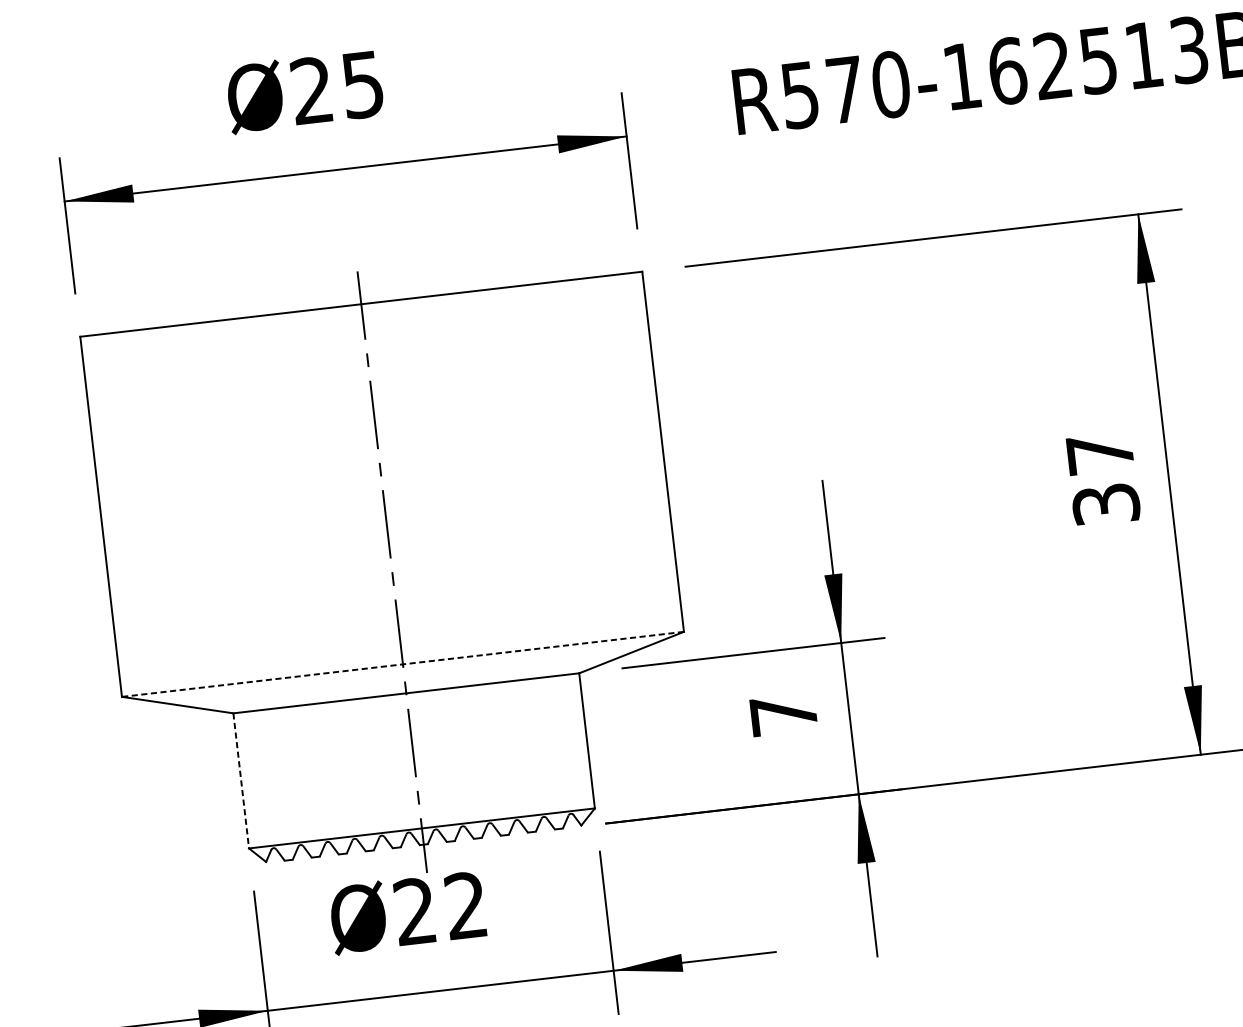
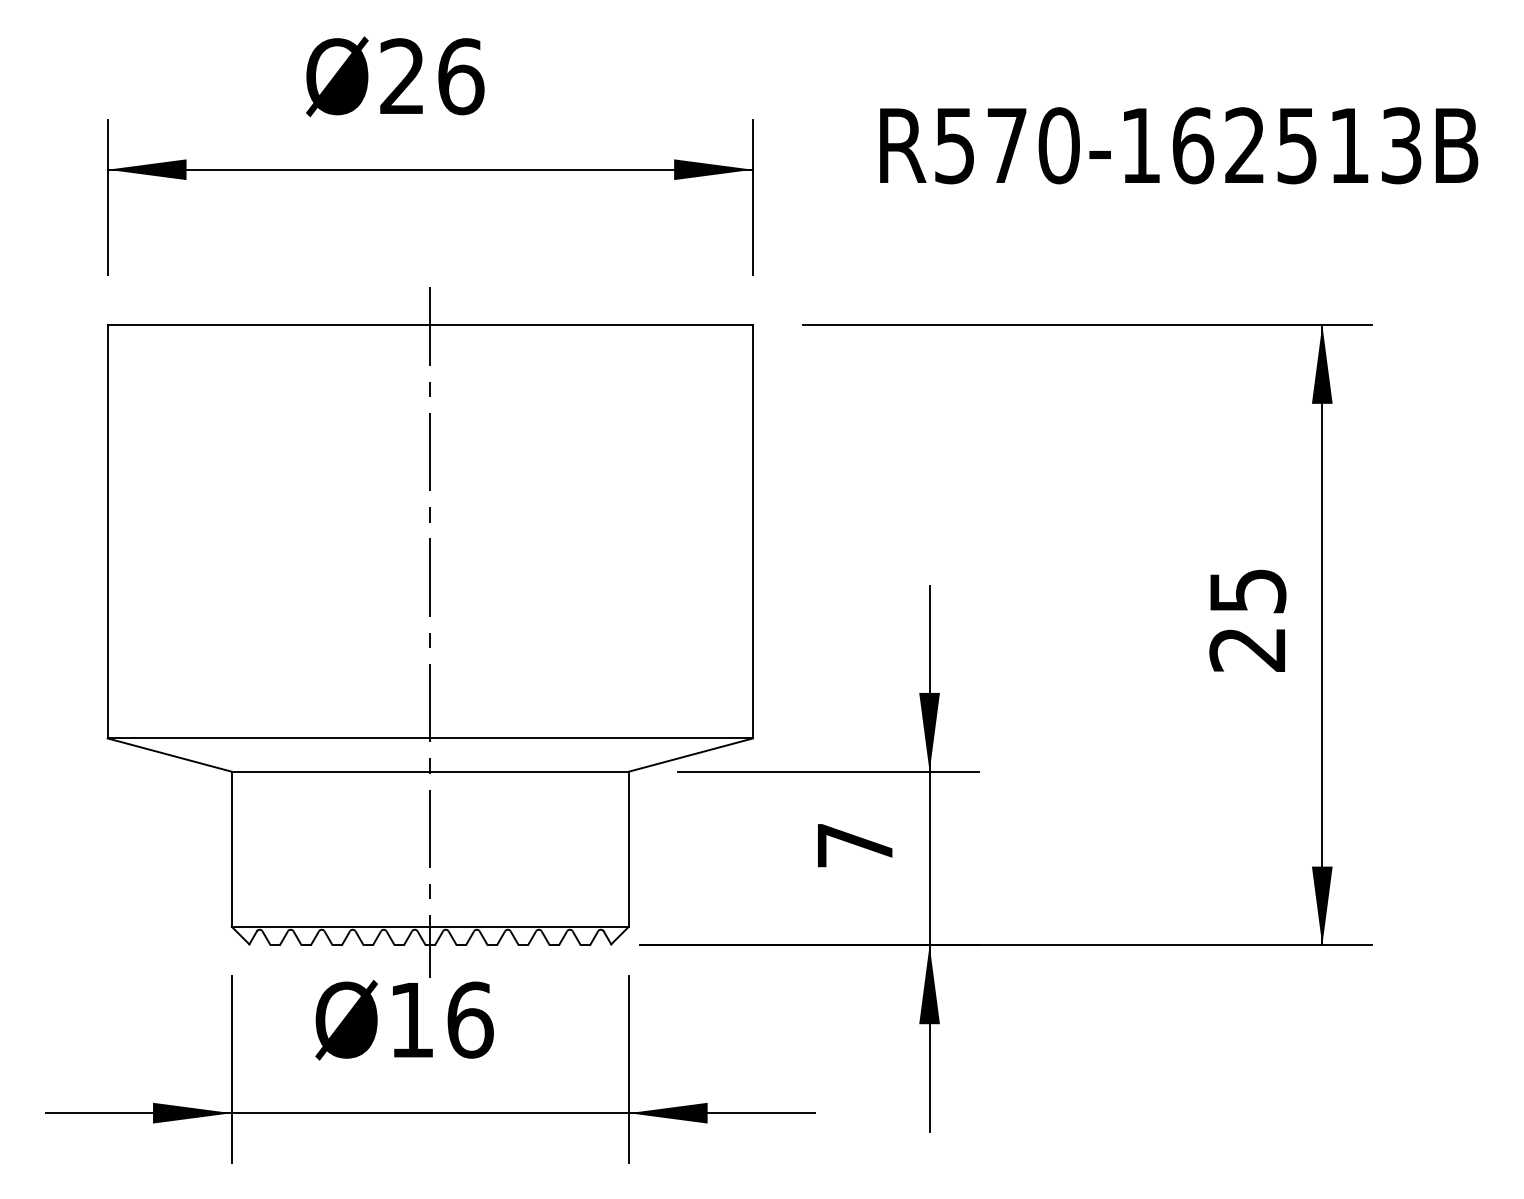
text: (363, 84) -> (461, 76), Ø25 -> Ø26
text: (1102, 479) -> (1247, 620), 37 -> 25
line: (403, 664) -> (430, 738), dashed -> solid
line: (240, 781) -> (231, 849), dashed -> solid
text: (441, 908) -> (441, 1019), Ø22 -> Ø16

